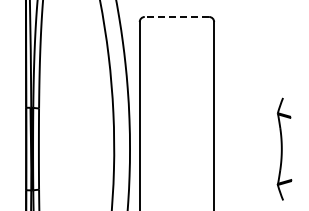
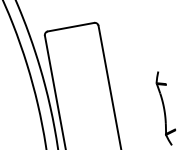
line: (176, 16) -> (70, 26), dashed -> solid

